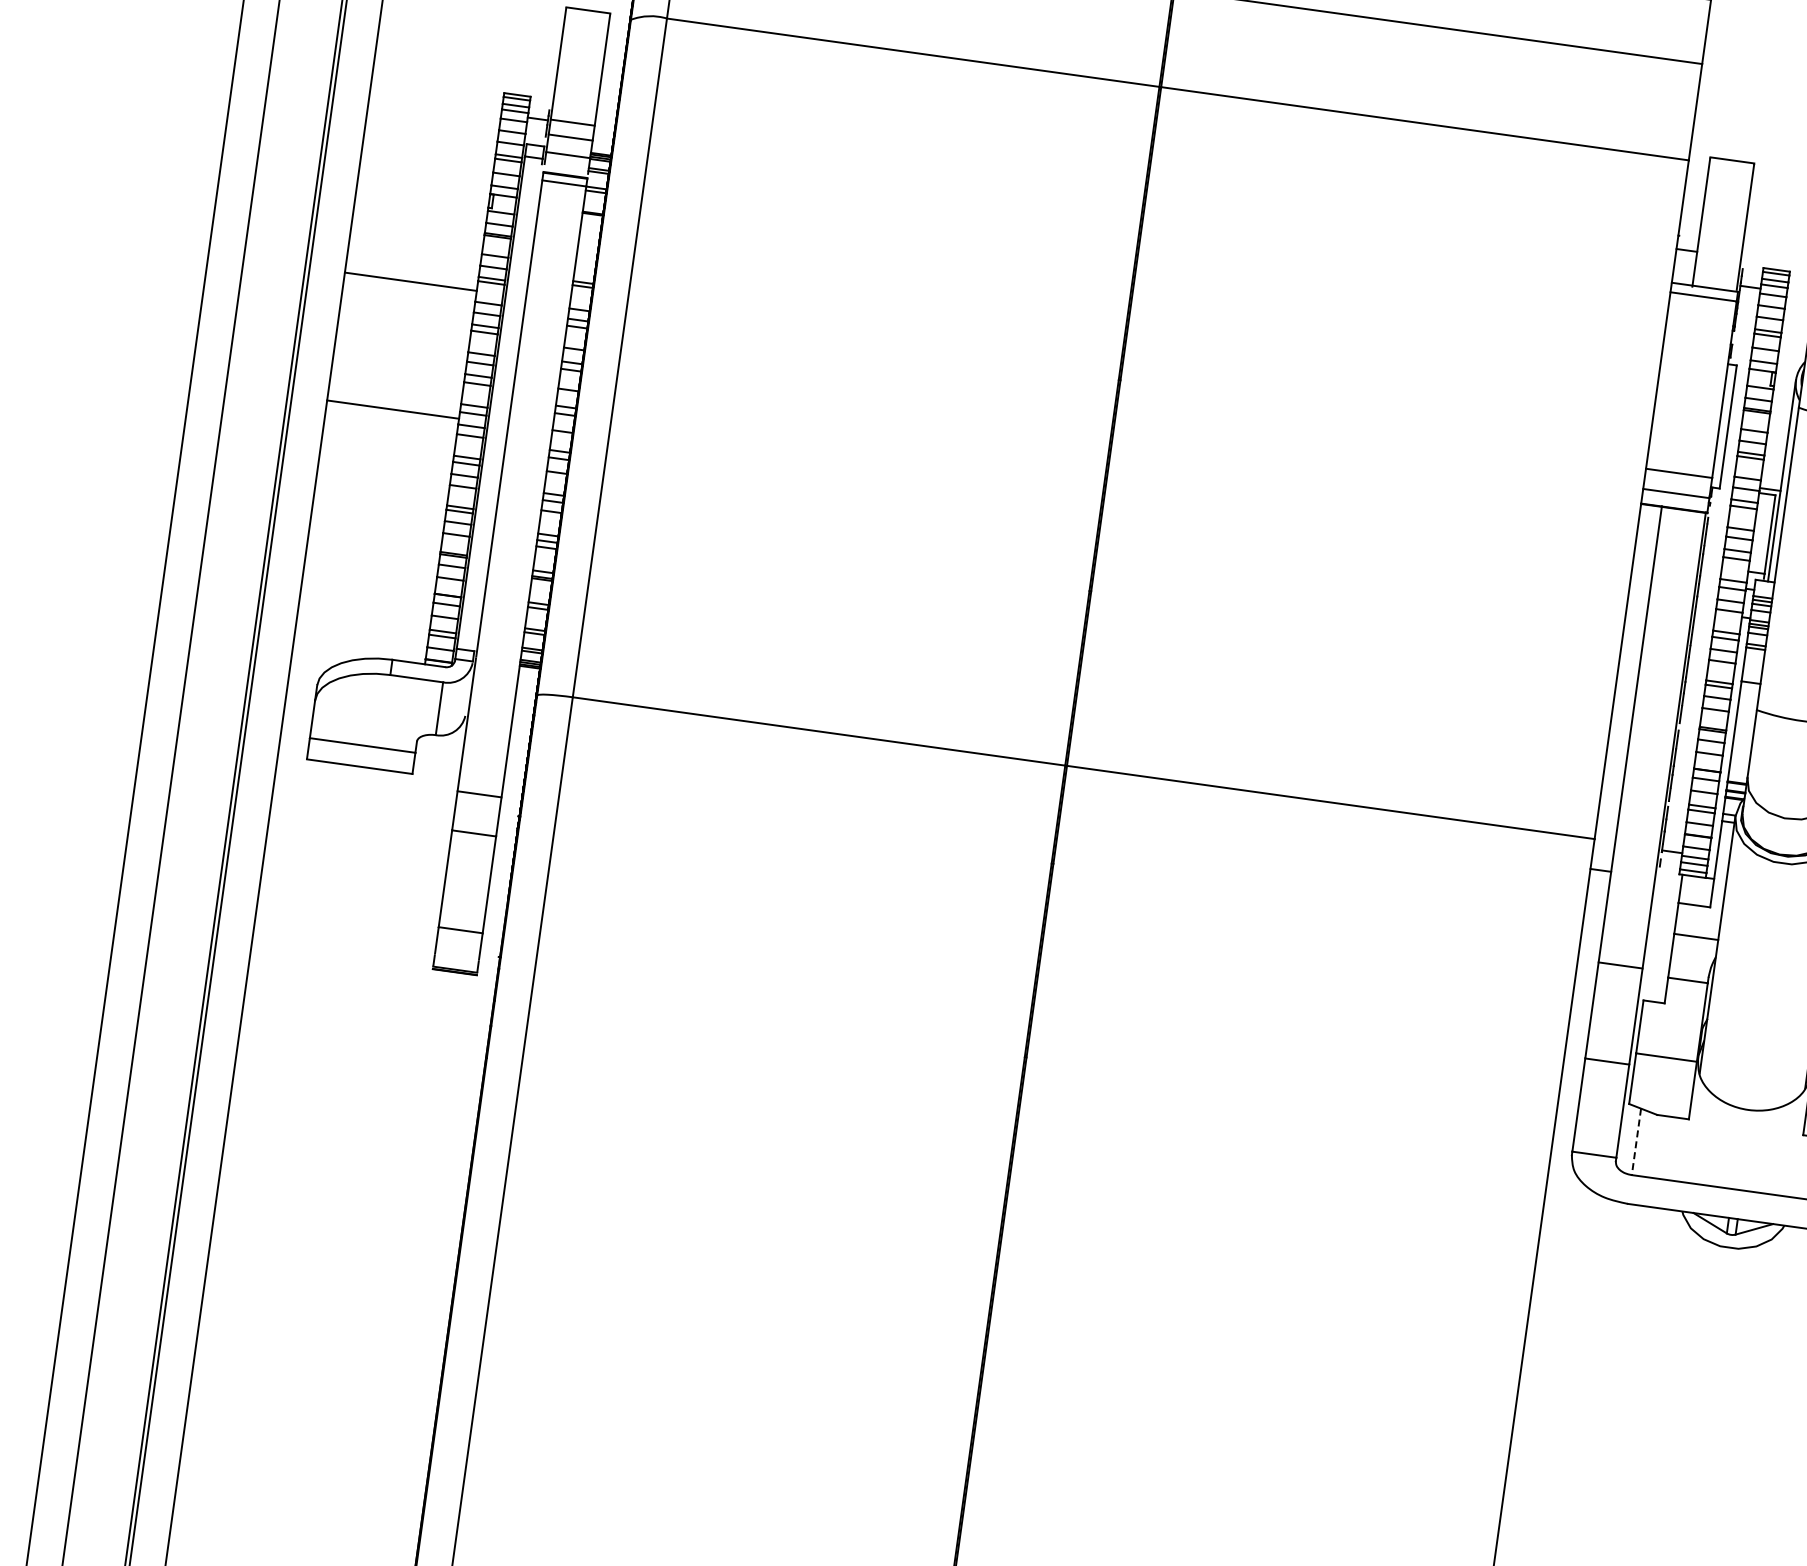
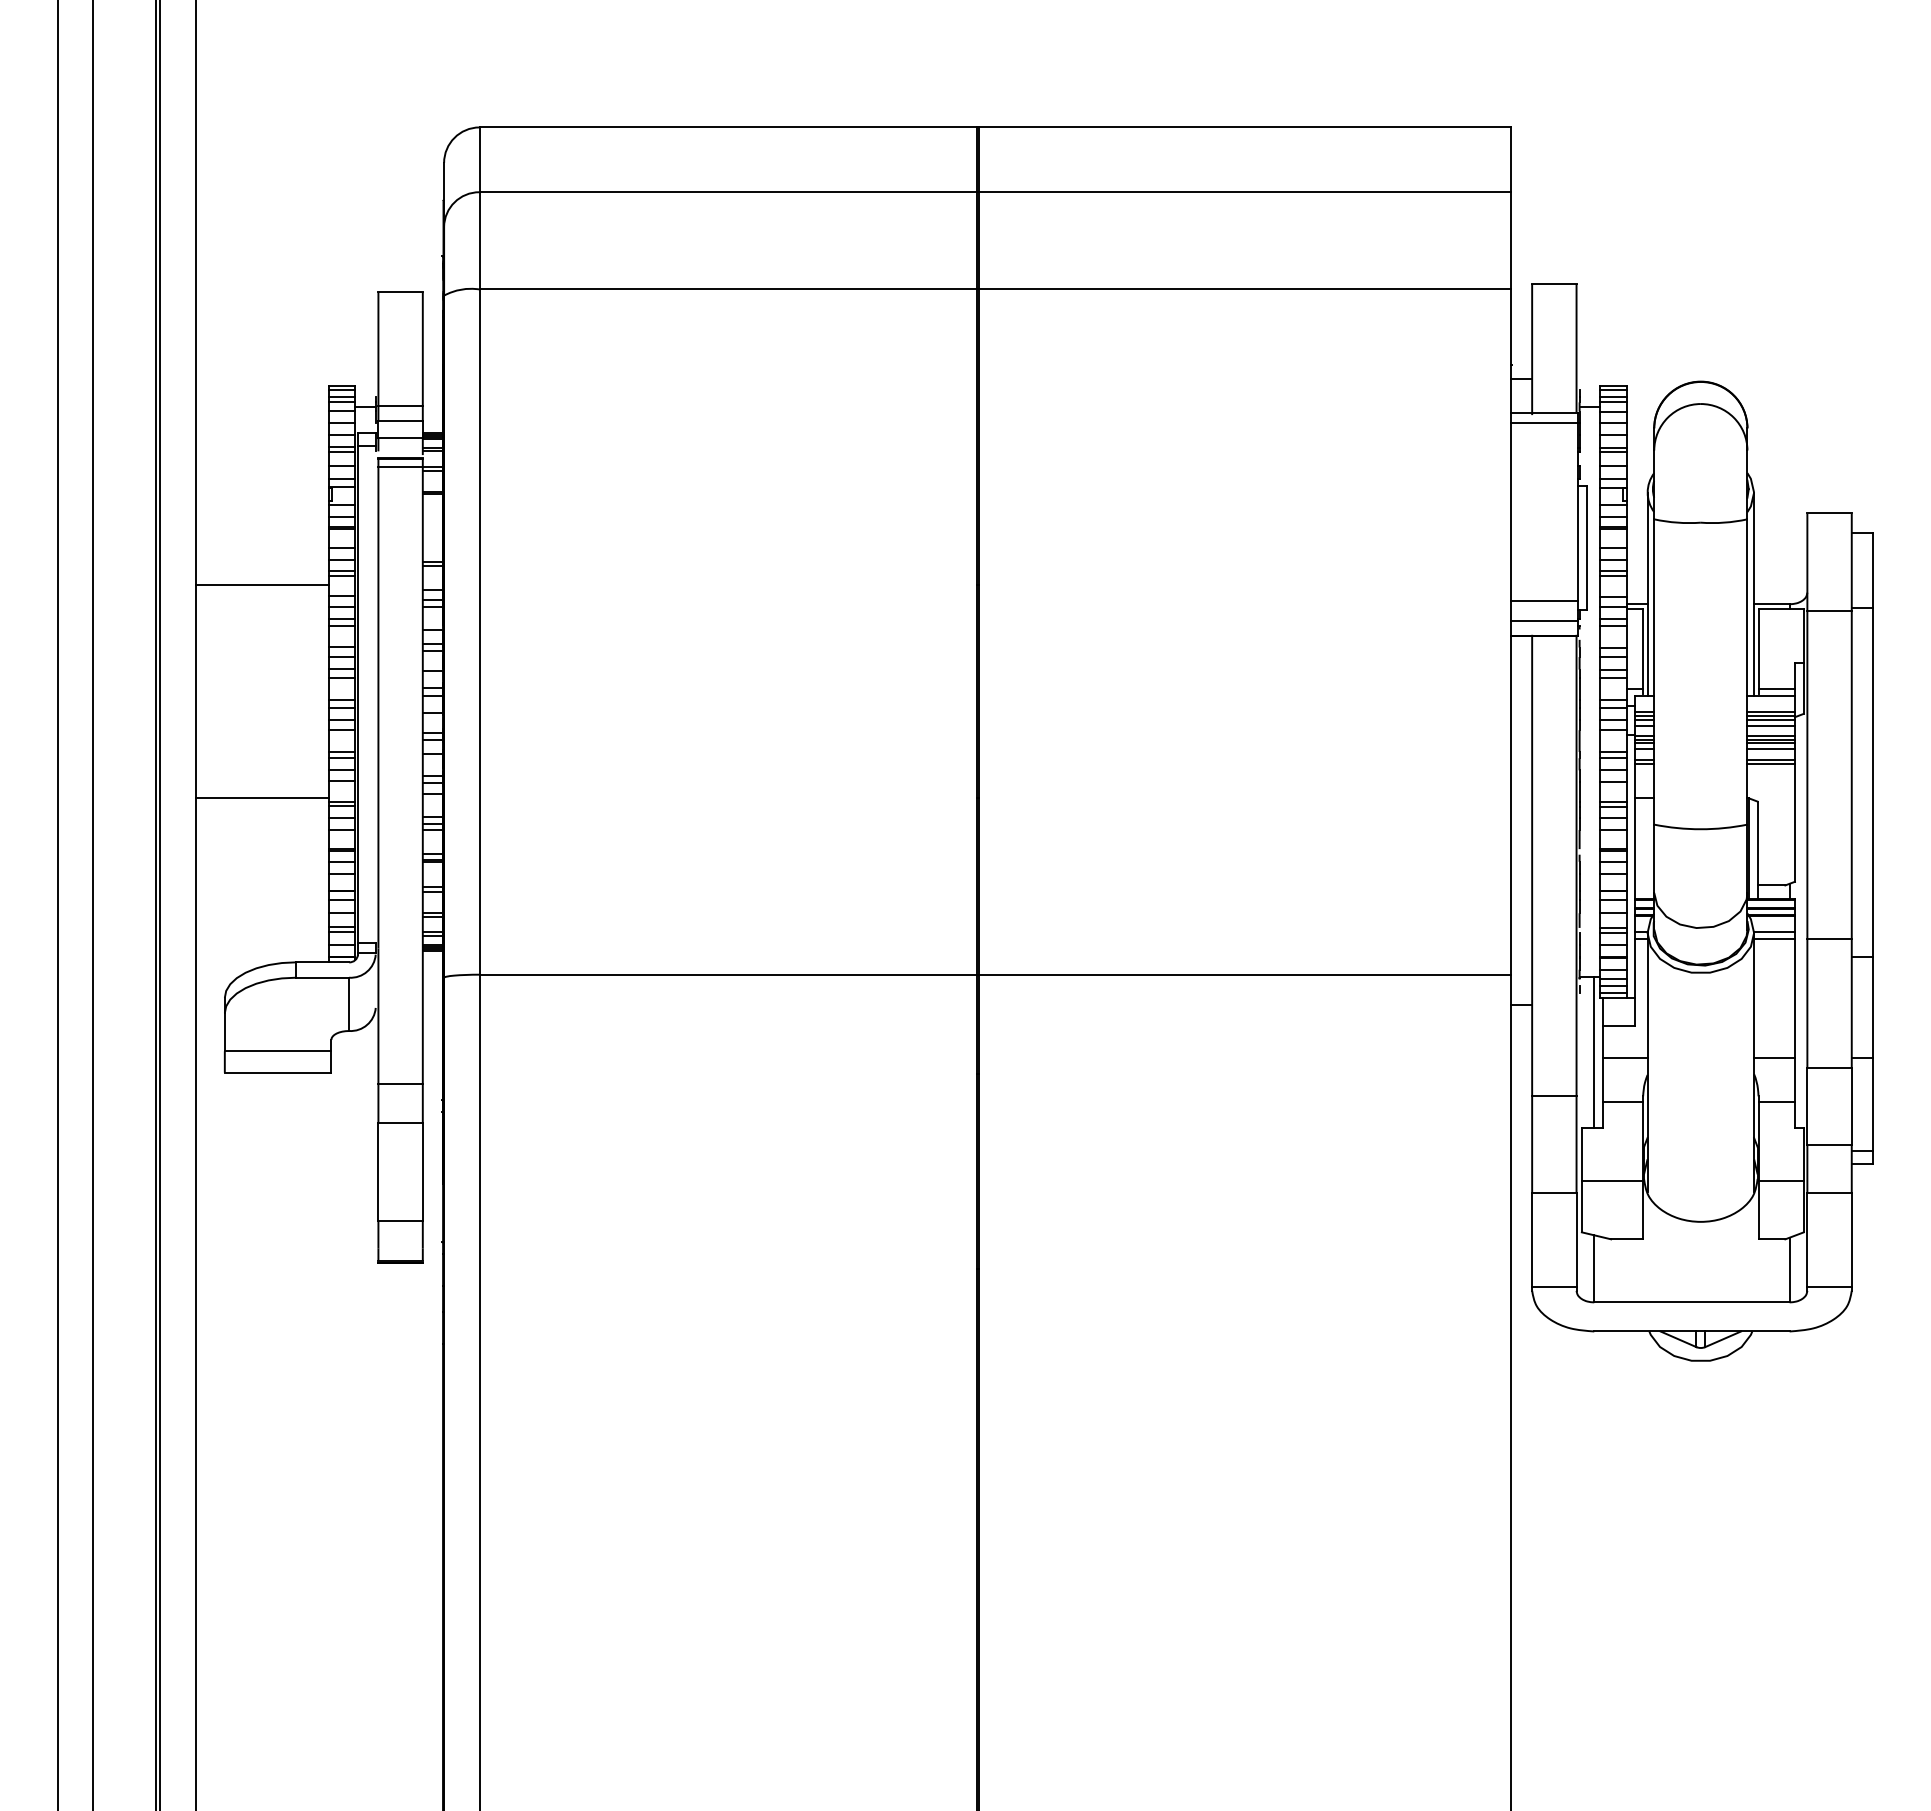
line: (392, 409) -> (261, 798), moved
line: (1666, 926) -> (1594, 1051), added
line: (1636, 1141) -> (1594, 1268), dashed -> solid

